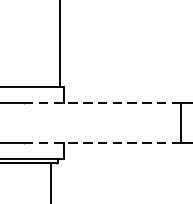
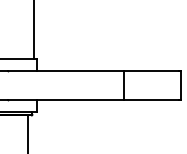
line: (103, 103) -> (66, 70), dashed -> solid
line: (103, 143) -> (66, 100), dashed -> solid

